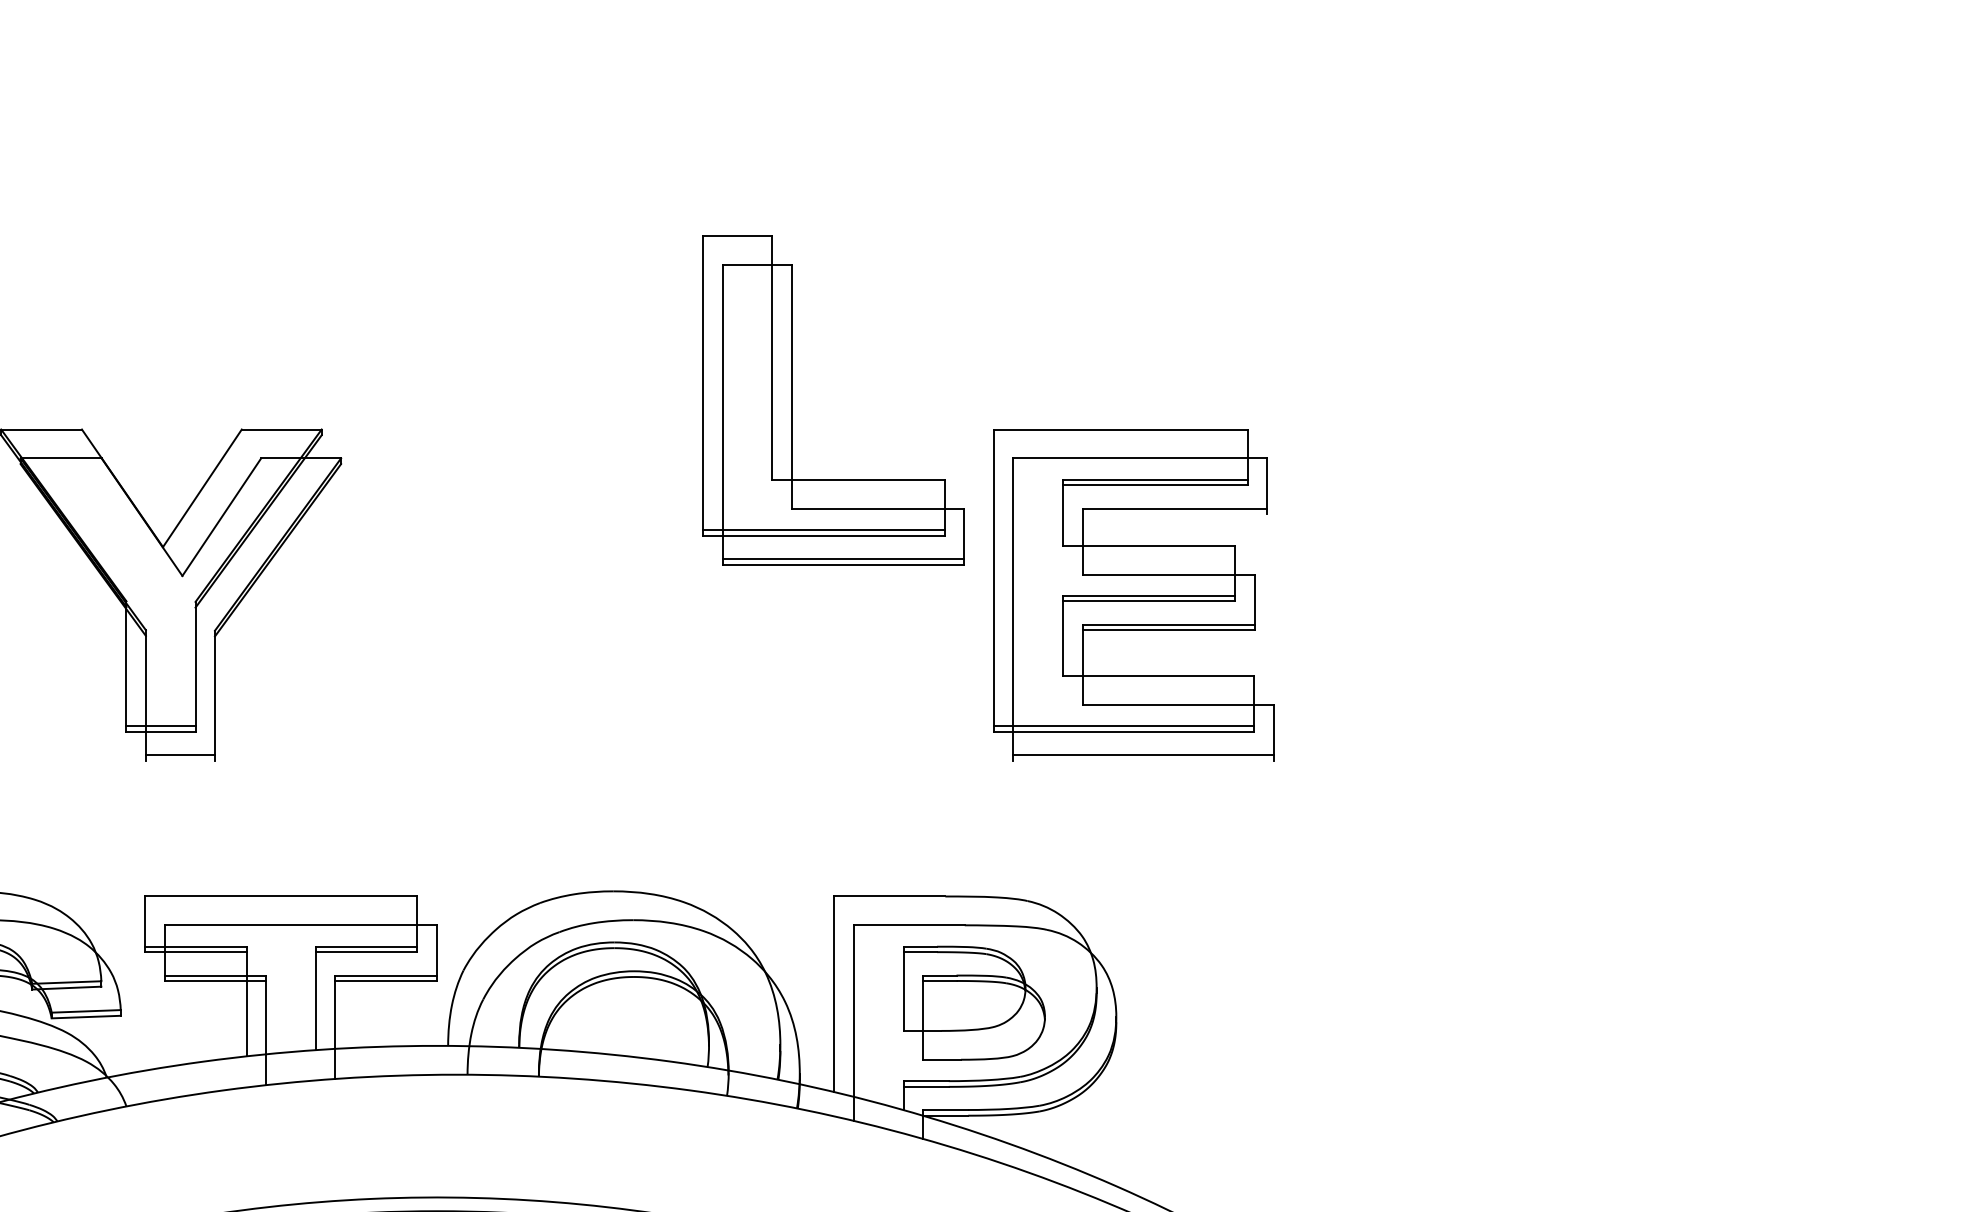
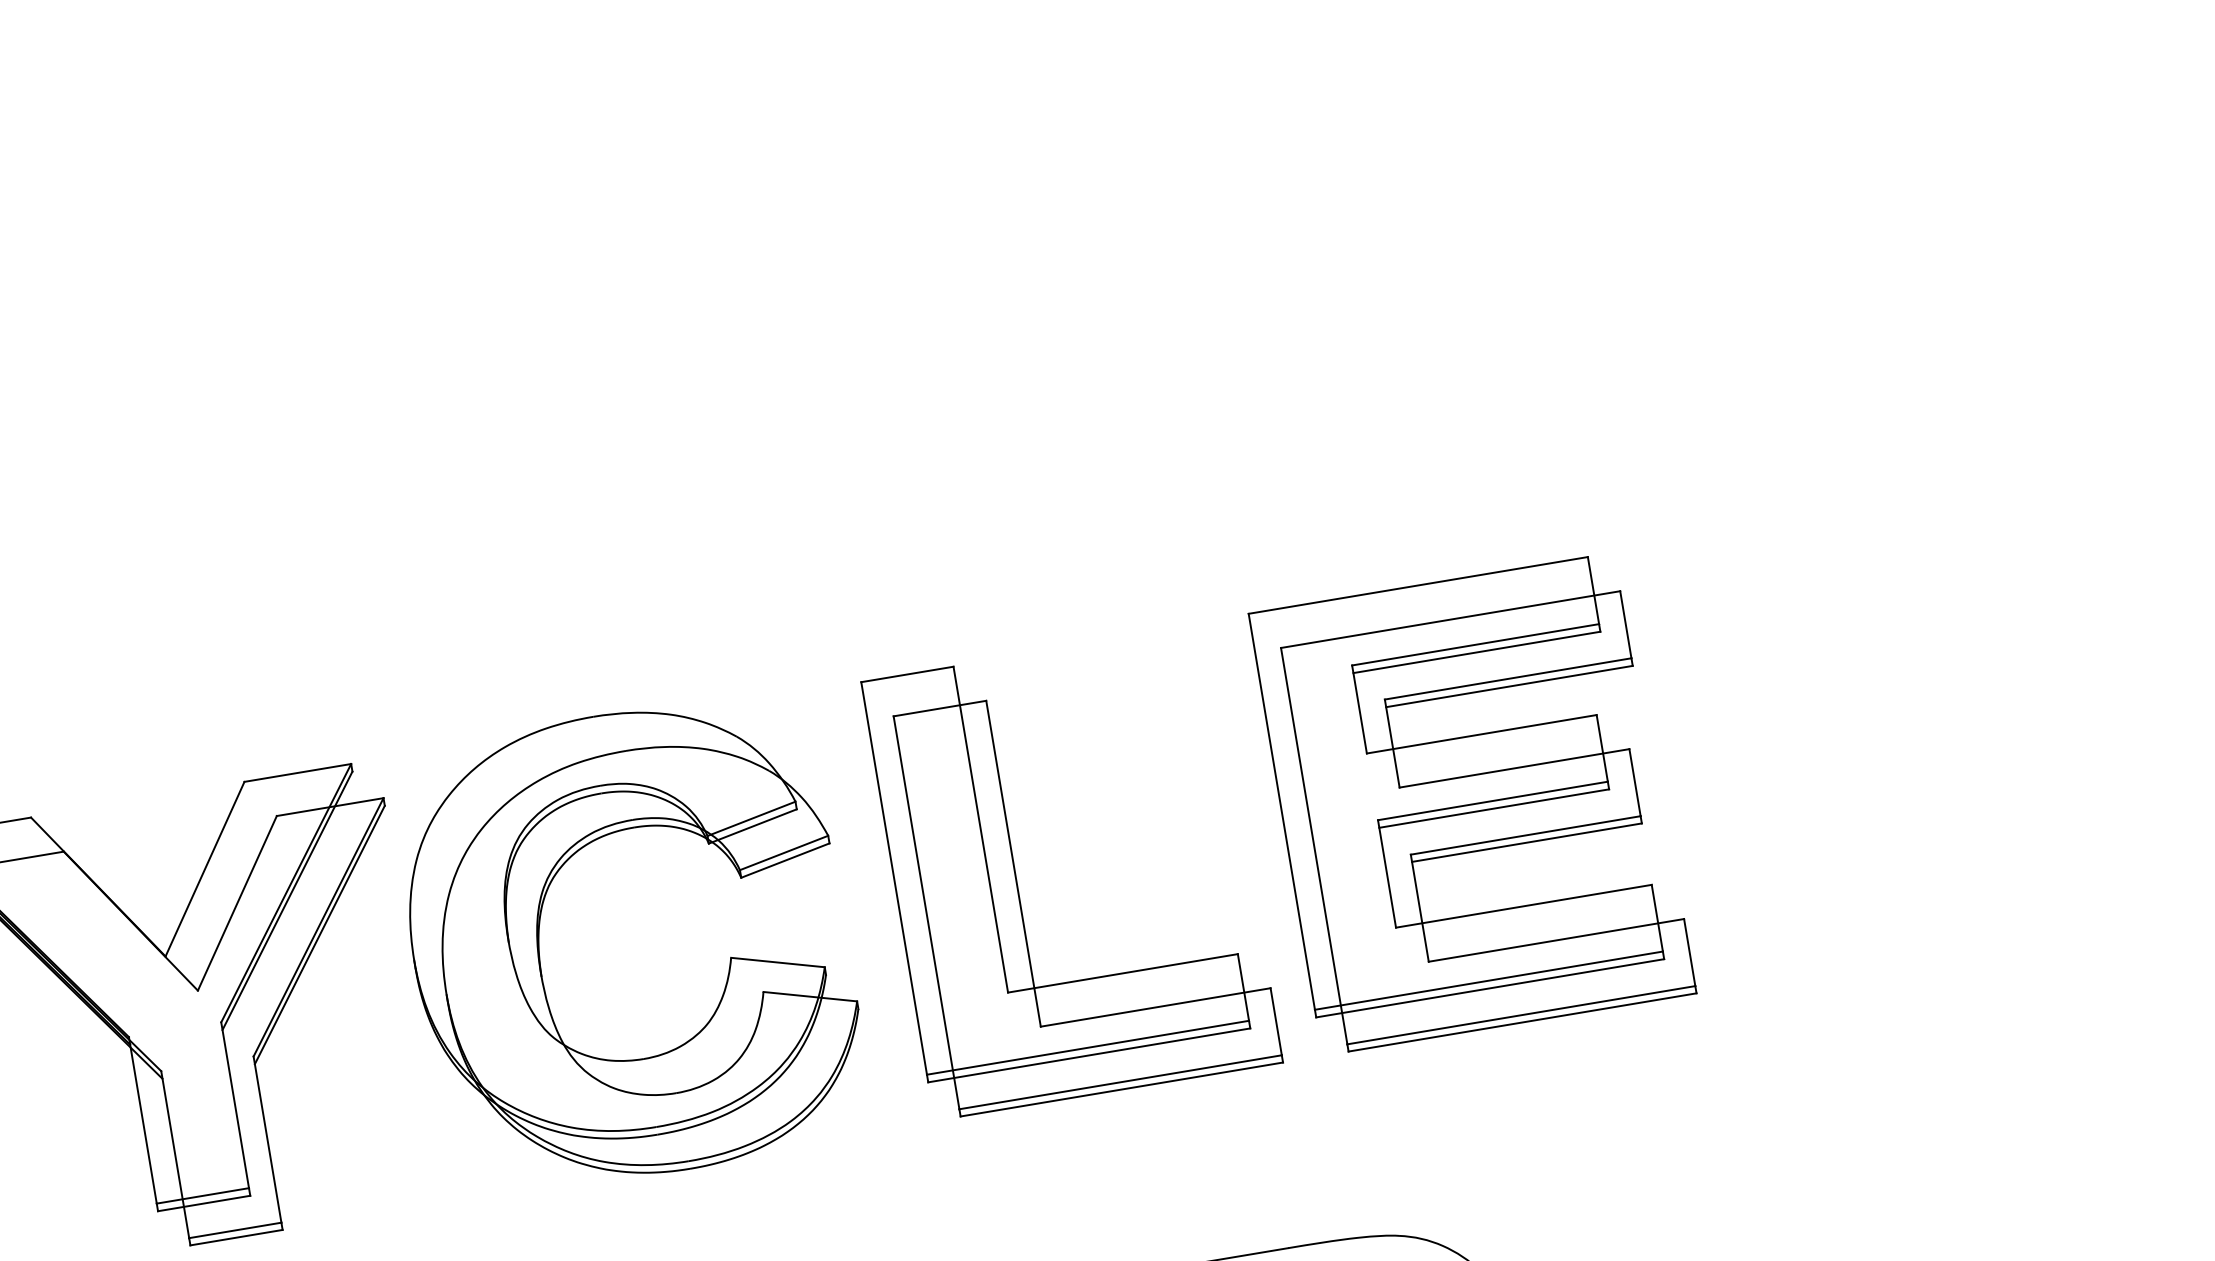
part: (792, 400) -> (1017, 881), moved
line: (1174, 514) -> (1508, 686), added
part: (437, 583) -> (540, 943), added
line: (179, 760) -> (235, 1237), added
line: (1143, 760) -> (1522, 1022), added

